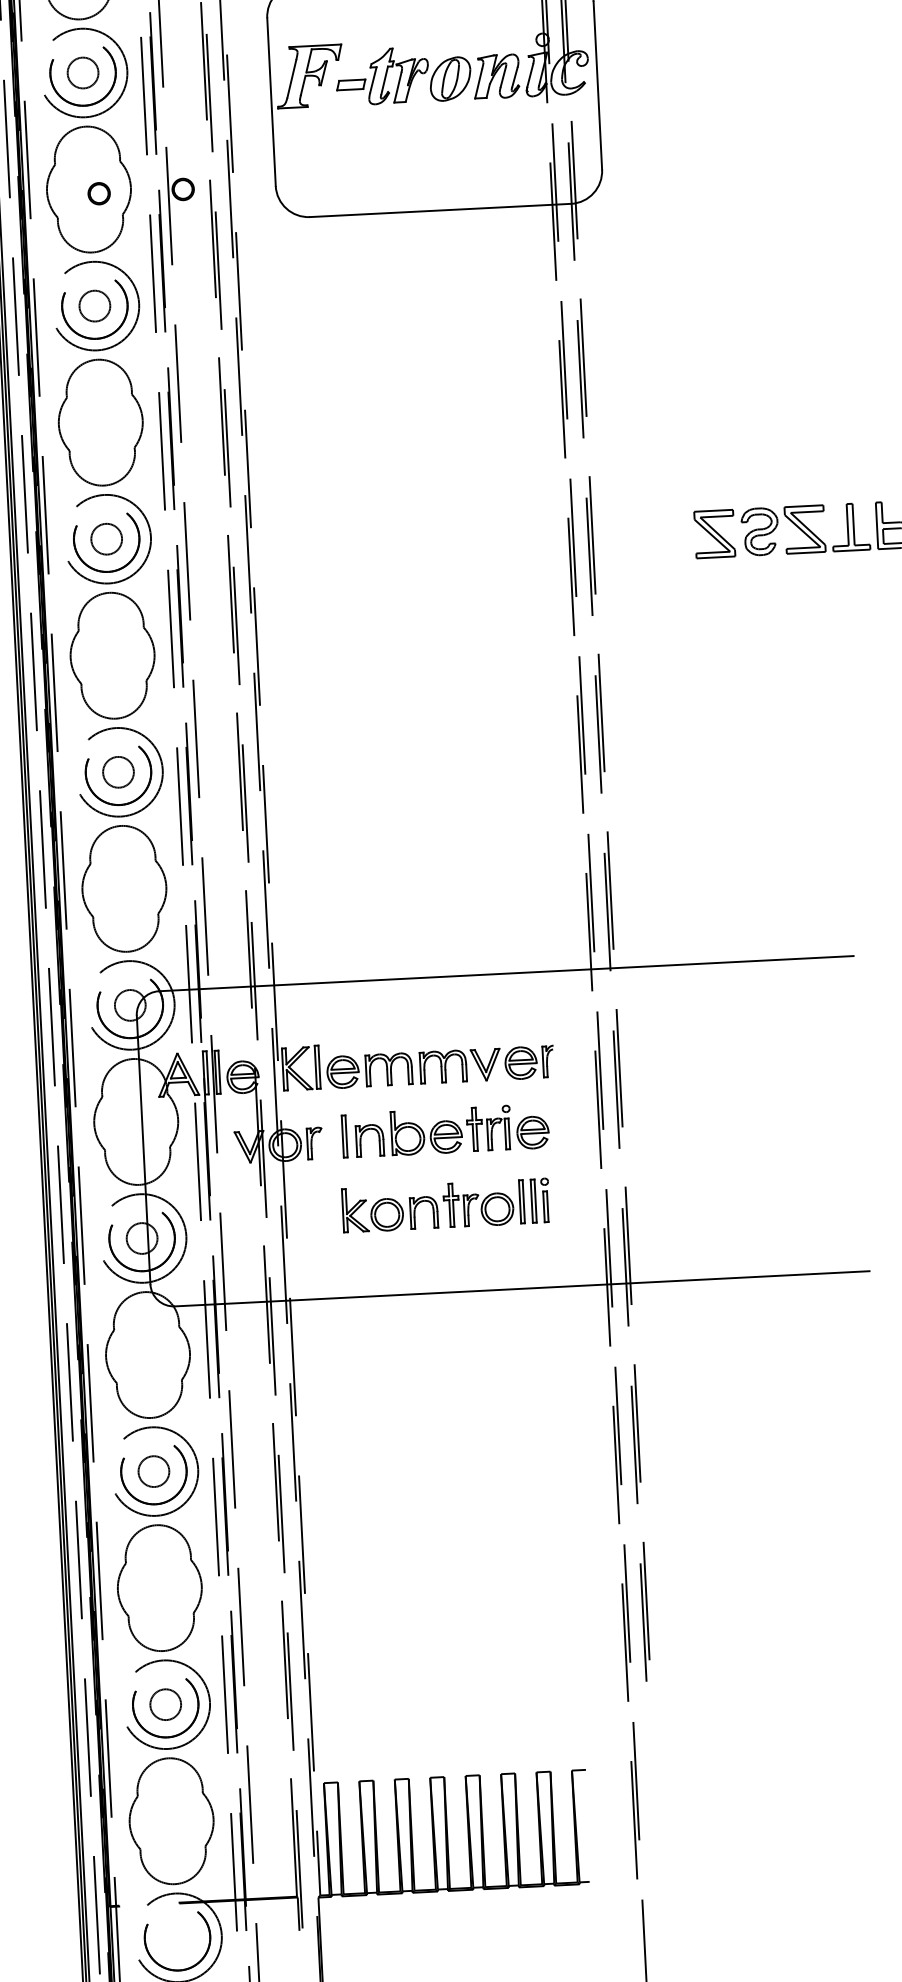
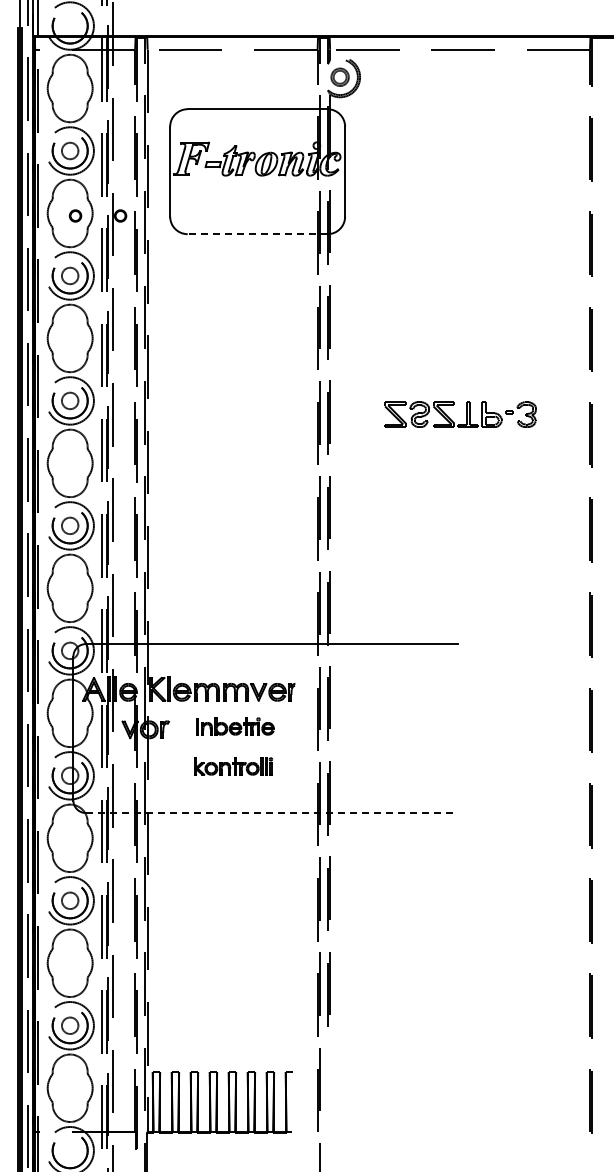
line: (440, 211) -> (257, 234), solid -> dashed
part: (445, 1130) -> (235, 726), size x0.7
part: (445, 1205) -> (233, 766), size x0.7
line: (523, 1289) -> (272, 813), solid -> dashed

